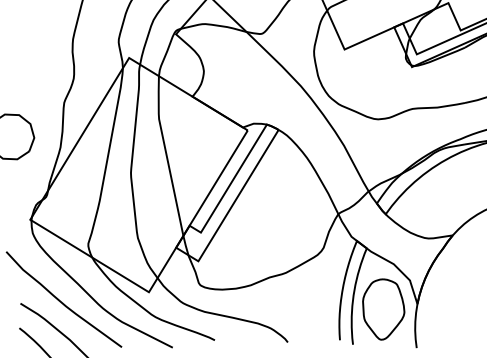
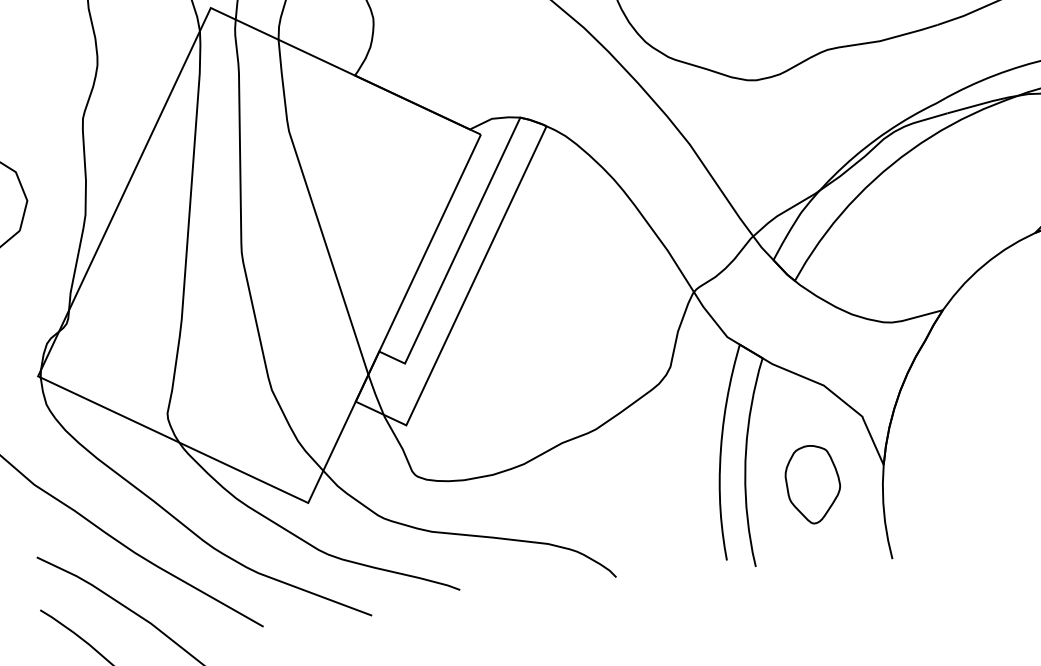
part: (383, 309) -> (812, 484), size x0.6

